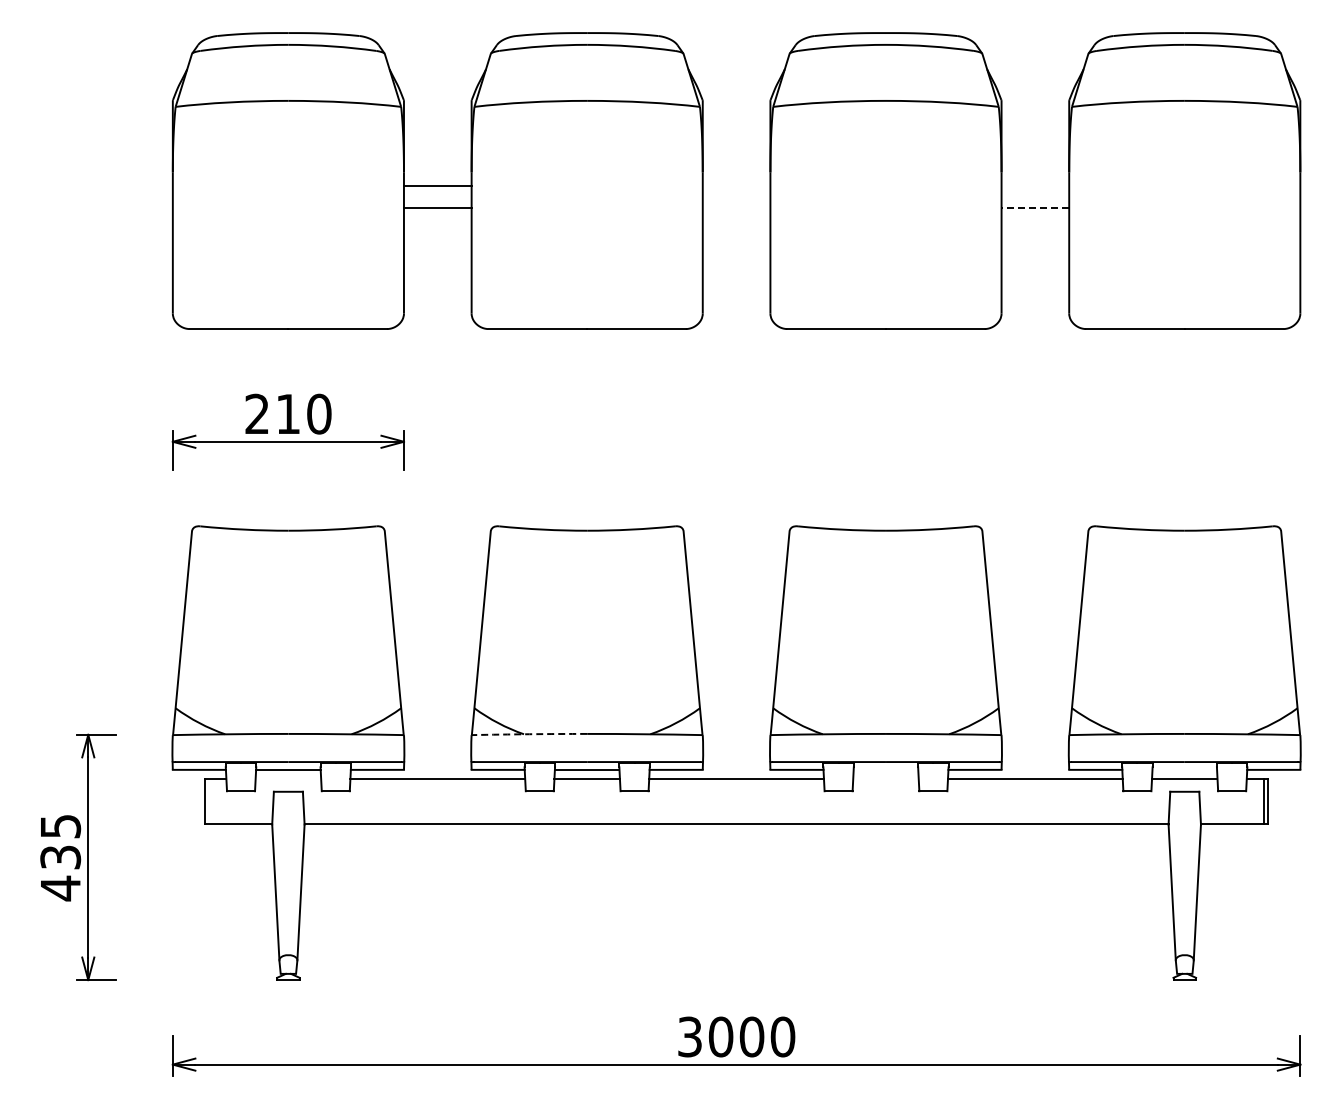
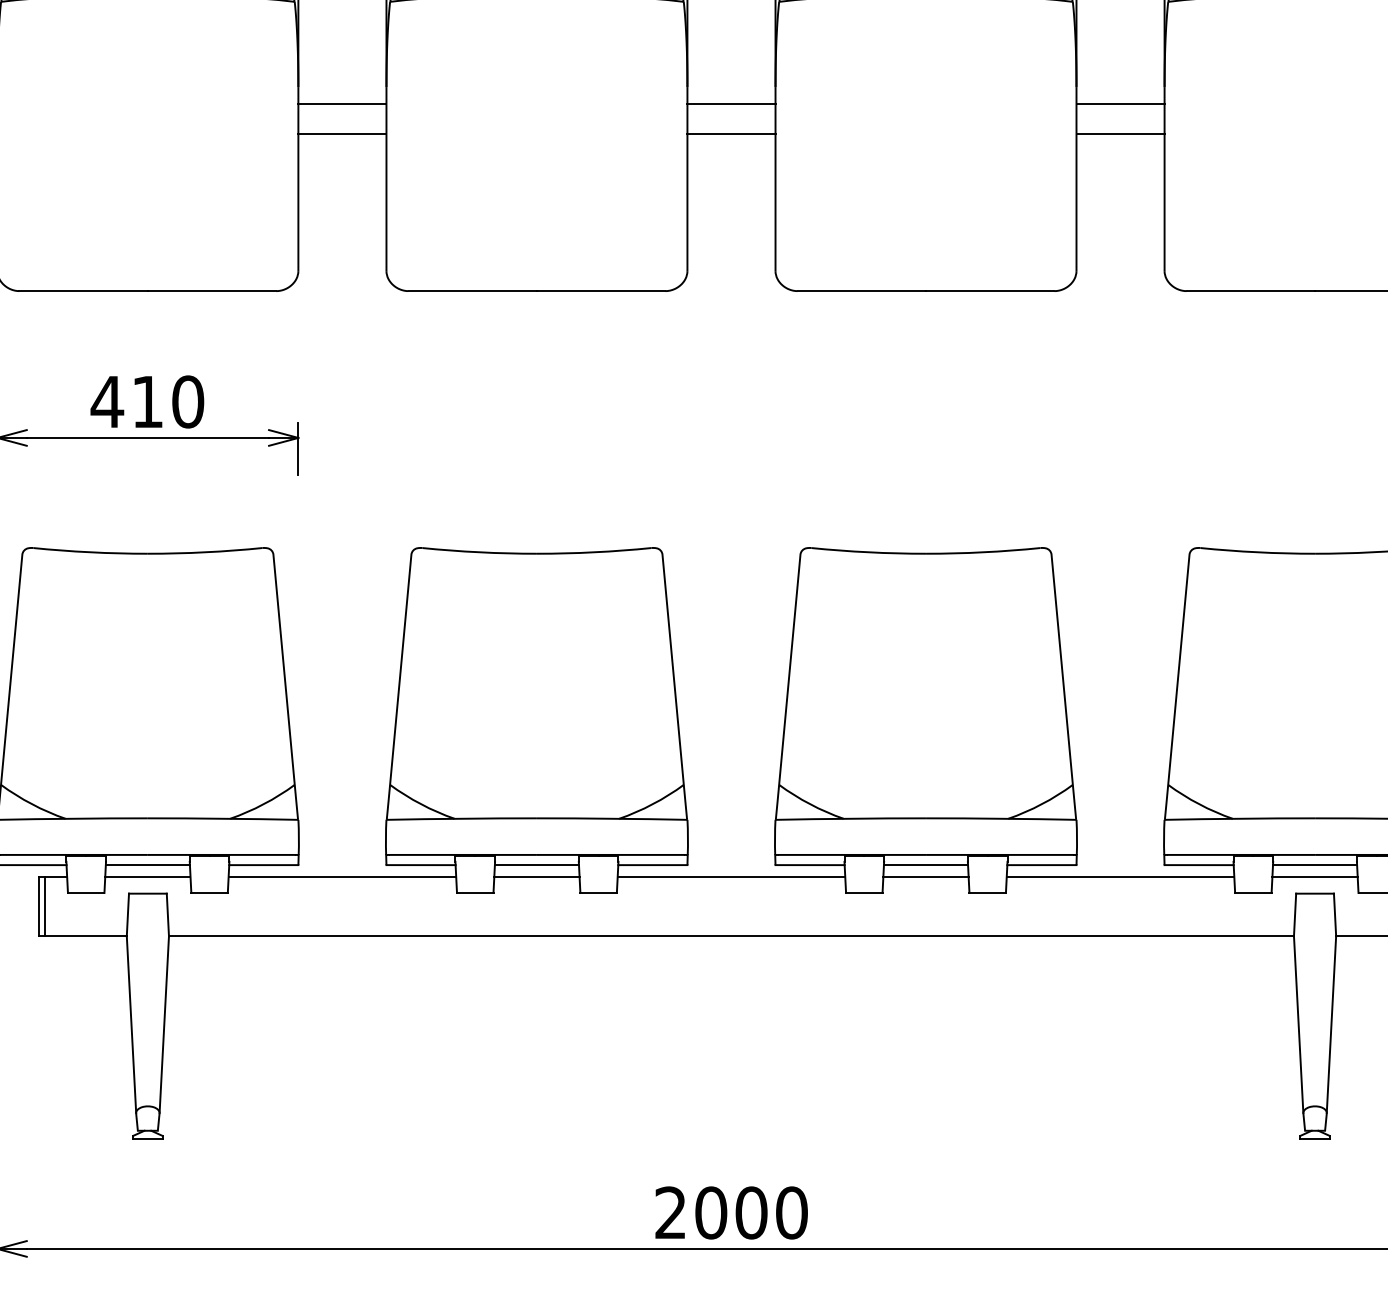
line: (736, 185) -> (731, 104), added
line: (1035, 185) -> (1120, 104), added
line: (736, 208) -> (731, 134), added
line: (1035, 208) -> (1120, 134), dashed -> solid
text: (257, 413) -> (107, 401), 210 -> 410
arc: (529, 734) -> (461, 819), dashed -> solid
line: (885, 769) -> (925, 864), added
line: (1184, 769) -> (1314, 864), added
line: (288, 778) -> (148, 876), added
line: (885, 778) -> (925, 876), added
line: (209, 800) -> (45, 905), added
text: (689, 1036) -> (670, 1212), 3000 -> 2000

